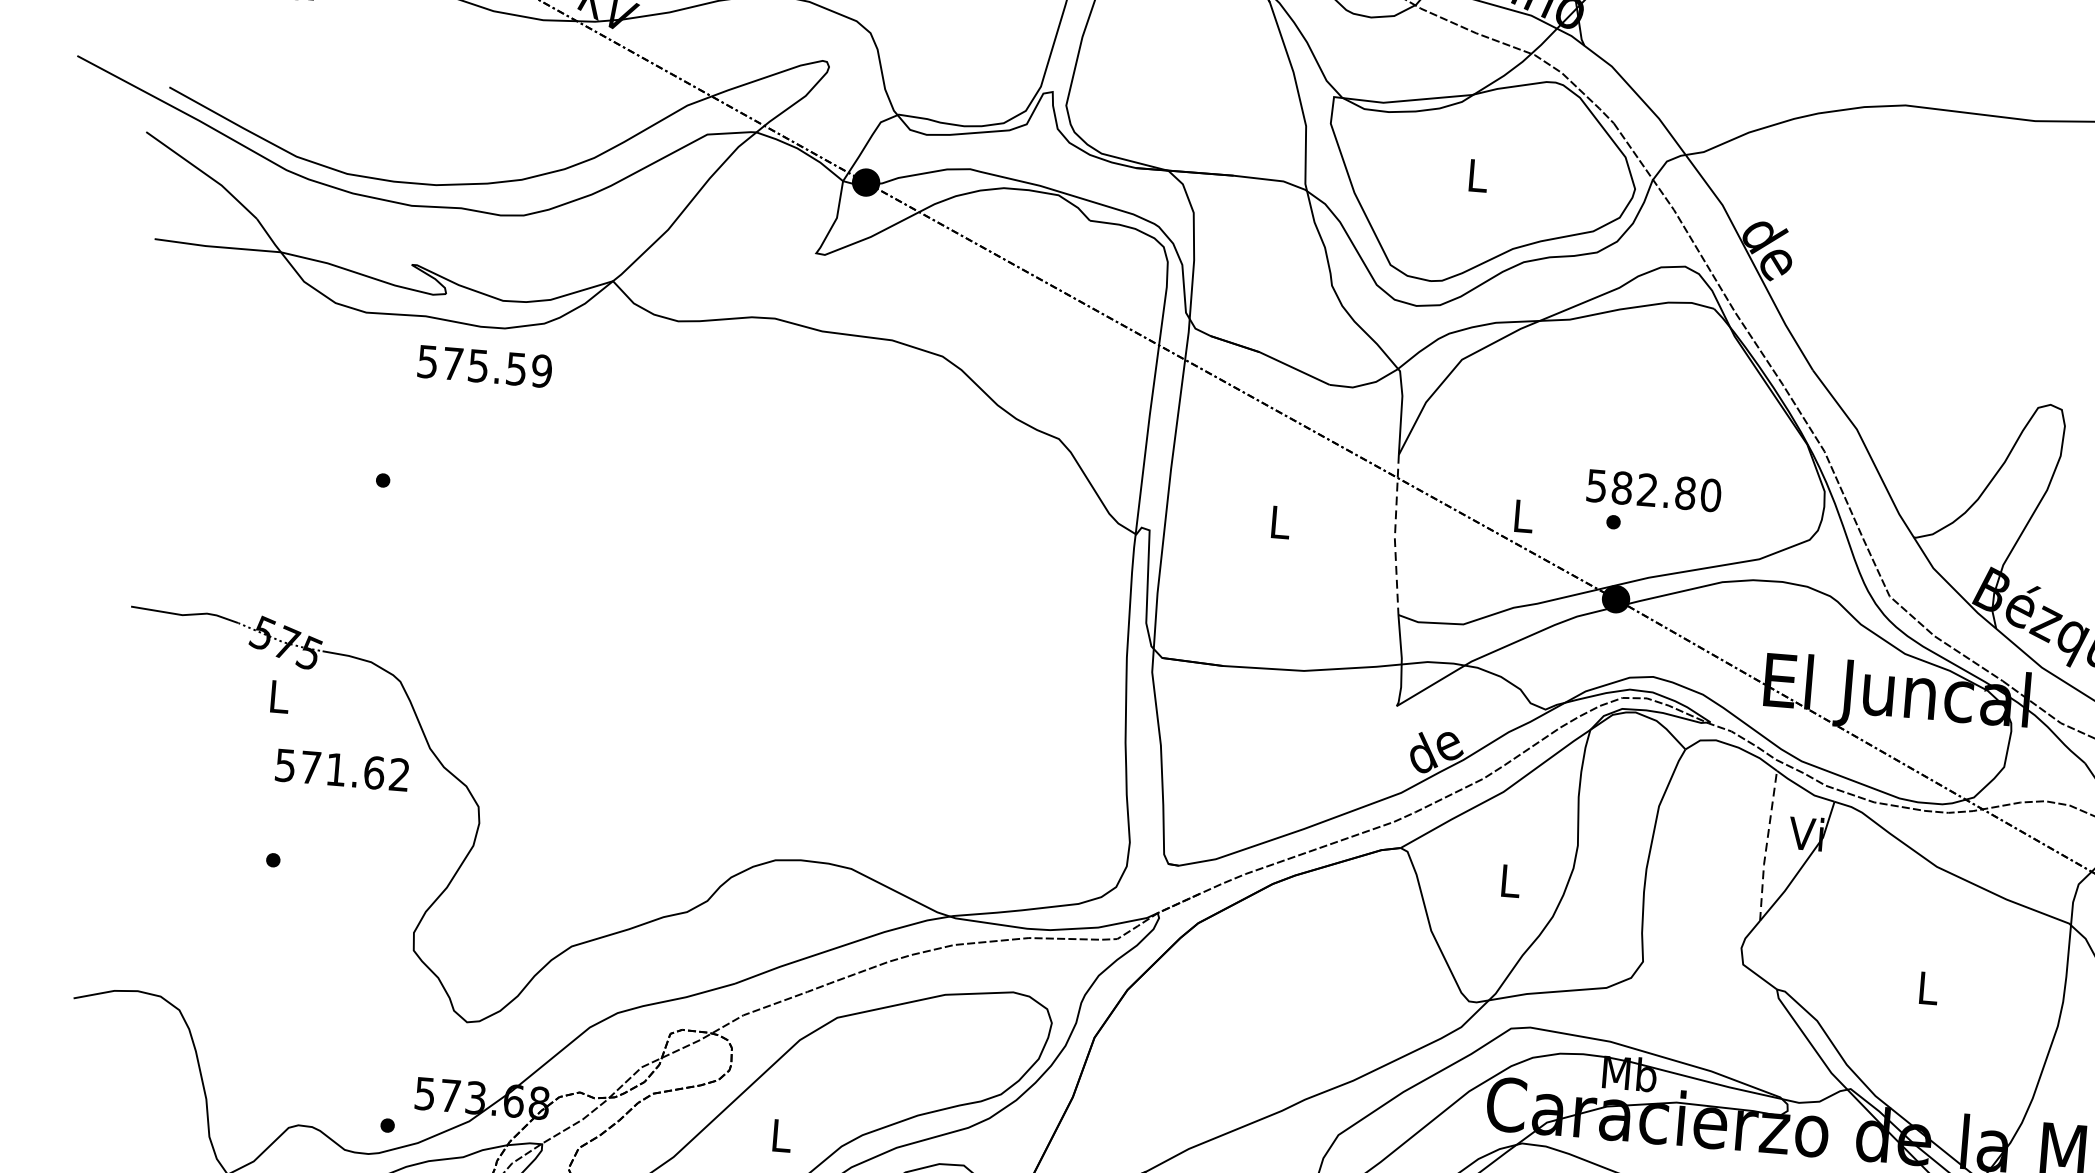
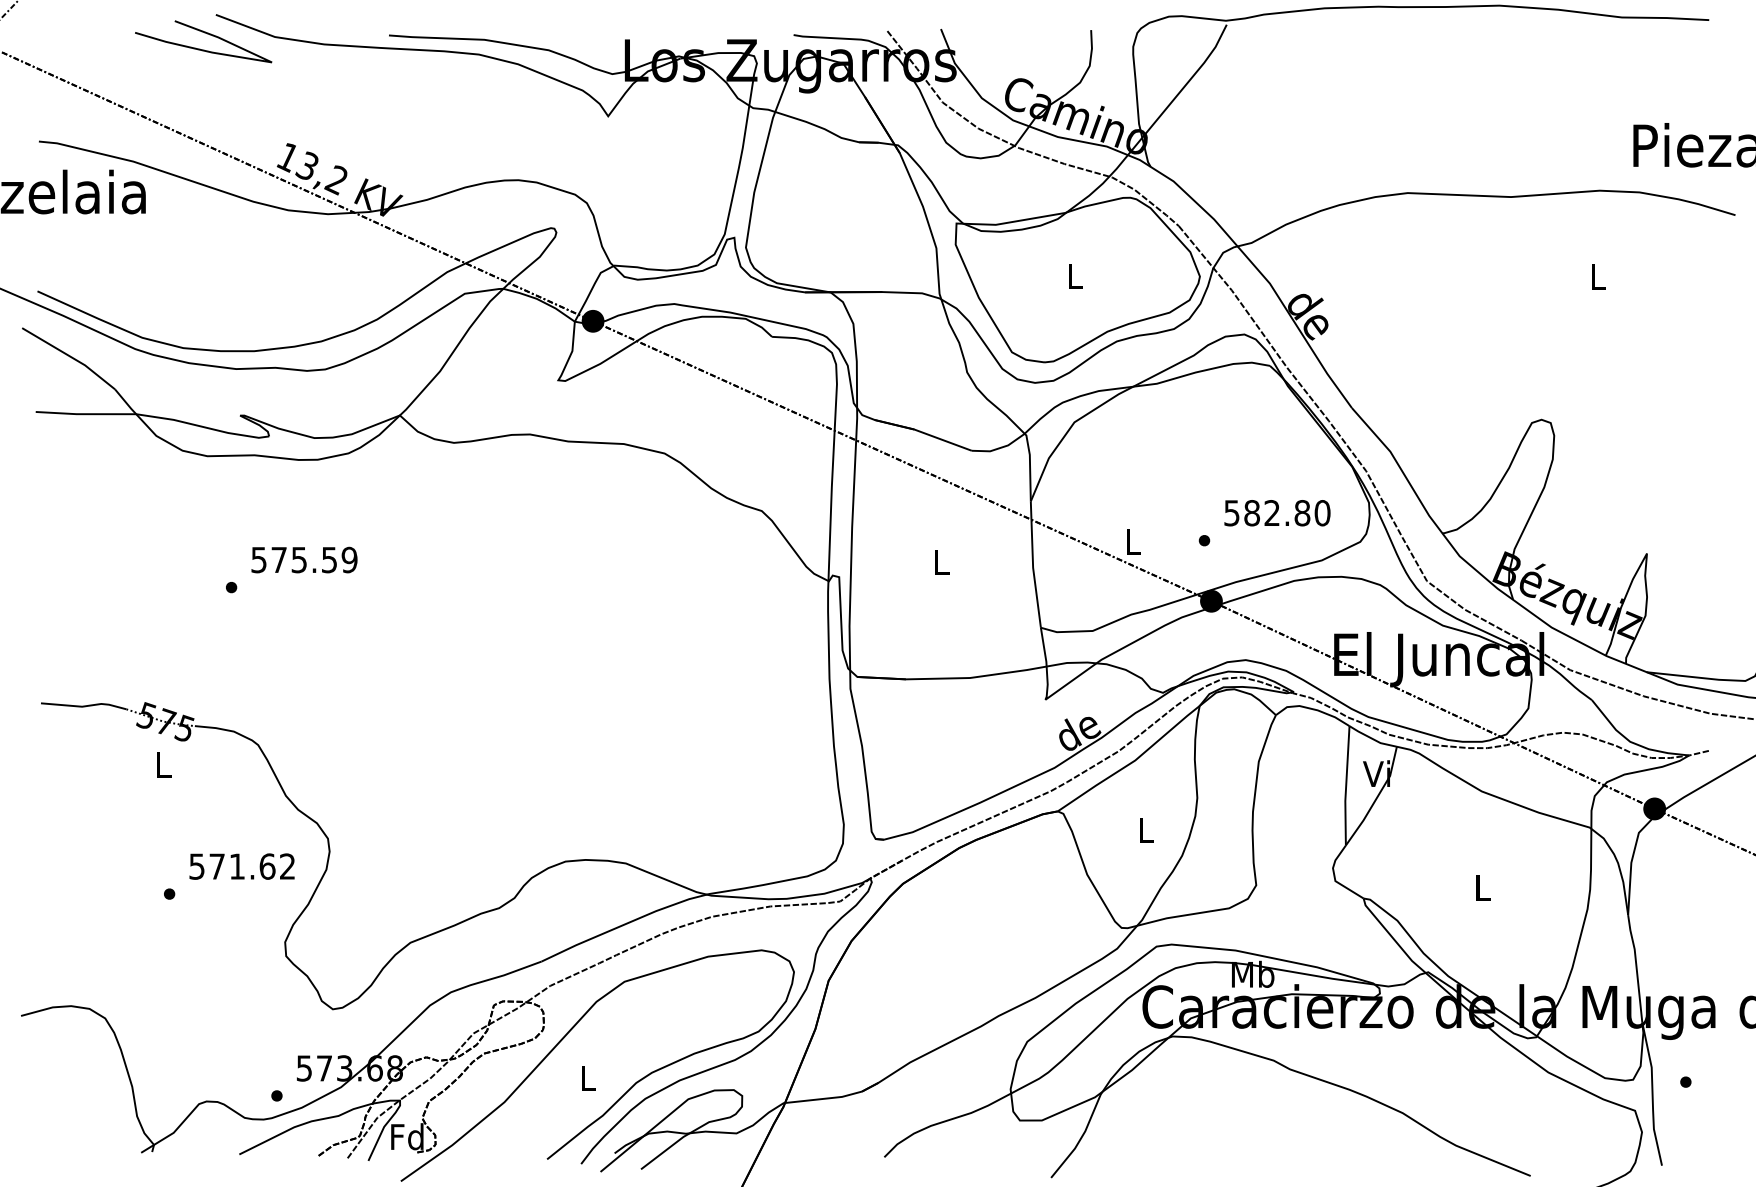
text: (485, 365) -> (304, 559), moved
text: (1654, 491) -> (1277, 513), moved
line: (1395, 535) -> (1033, 565), dashed -> solid
text: (341, 769) -> (241, 866), moved
line: (1766, 846) -> (1346, 786), dashed -> solid

